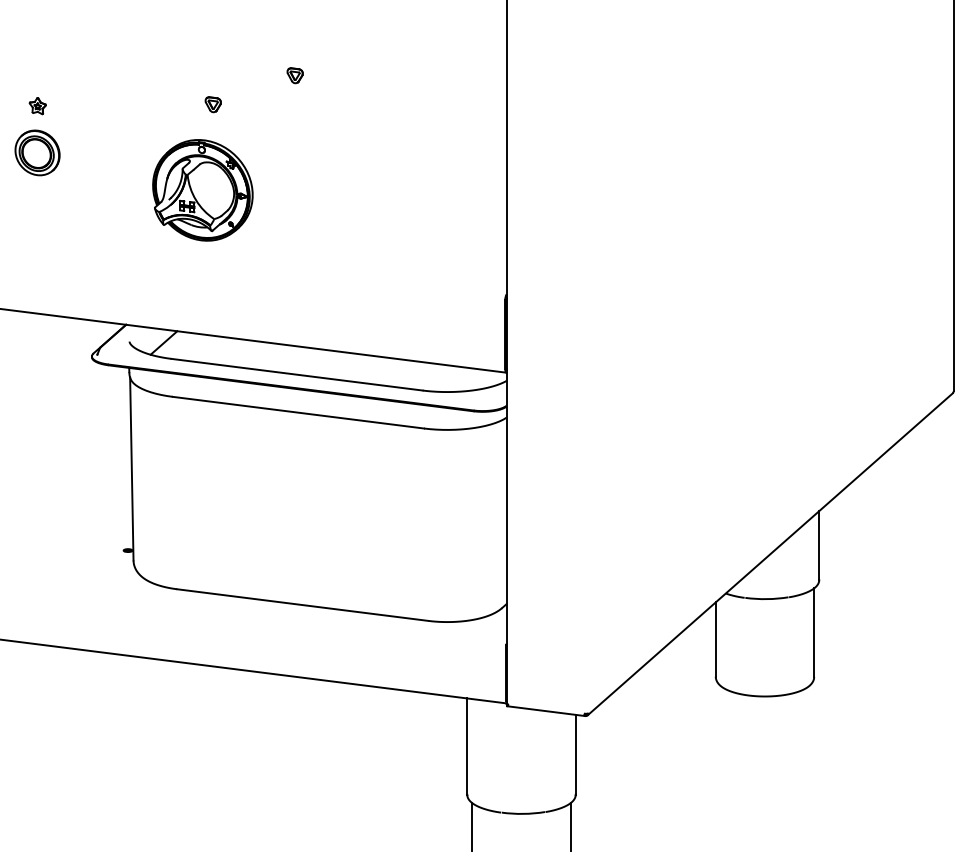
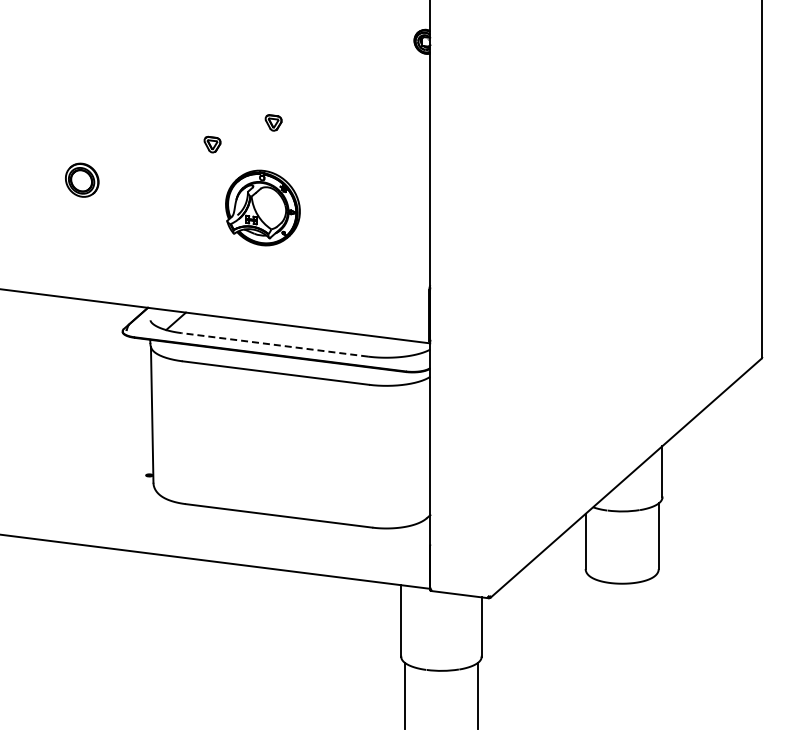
part: (293, 75) -> (272, 122), size x1.4
part: (213, 103) -> (212, 143), size x1.4
part: (37, 106) -> (82, 145), removed
part: (202, 189) -> (262, 207), moved
line: (296, 374) -> (274, 344), solid -> dashed

